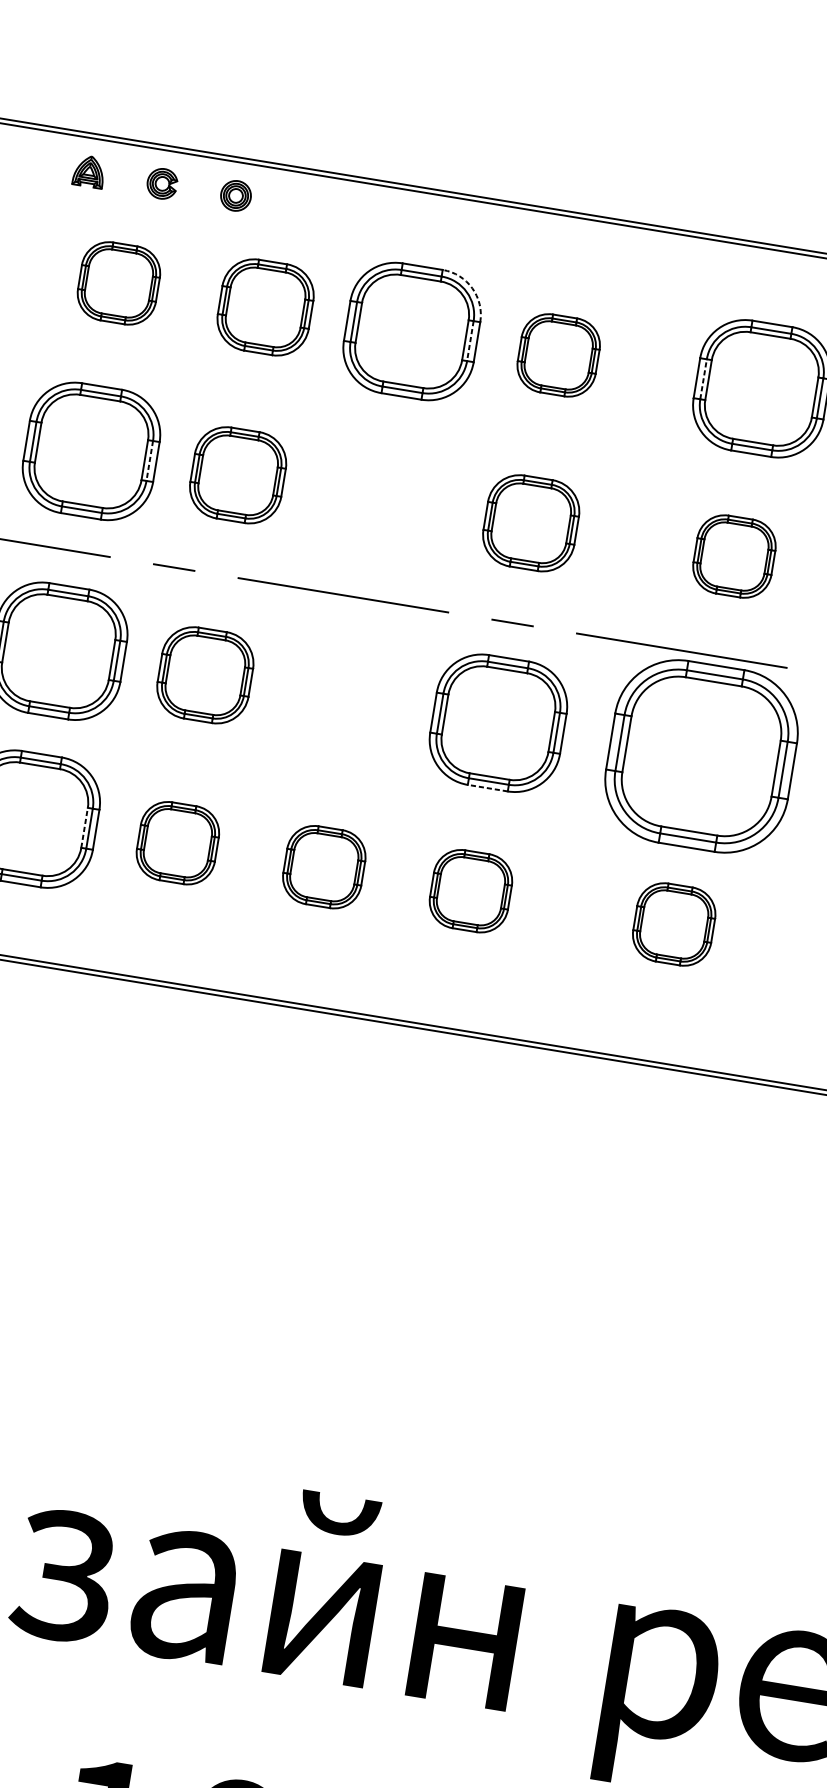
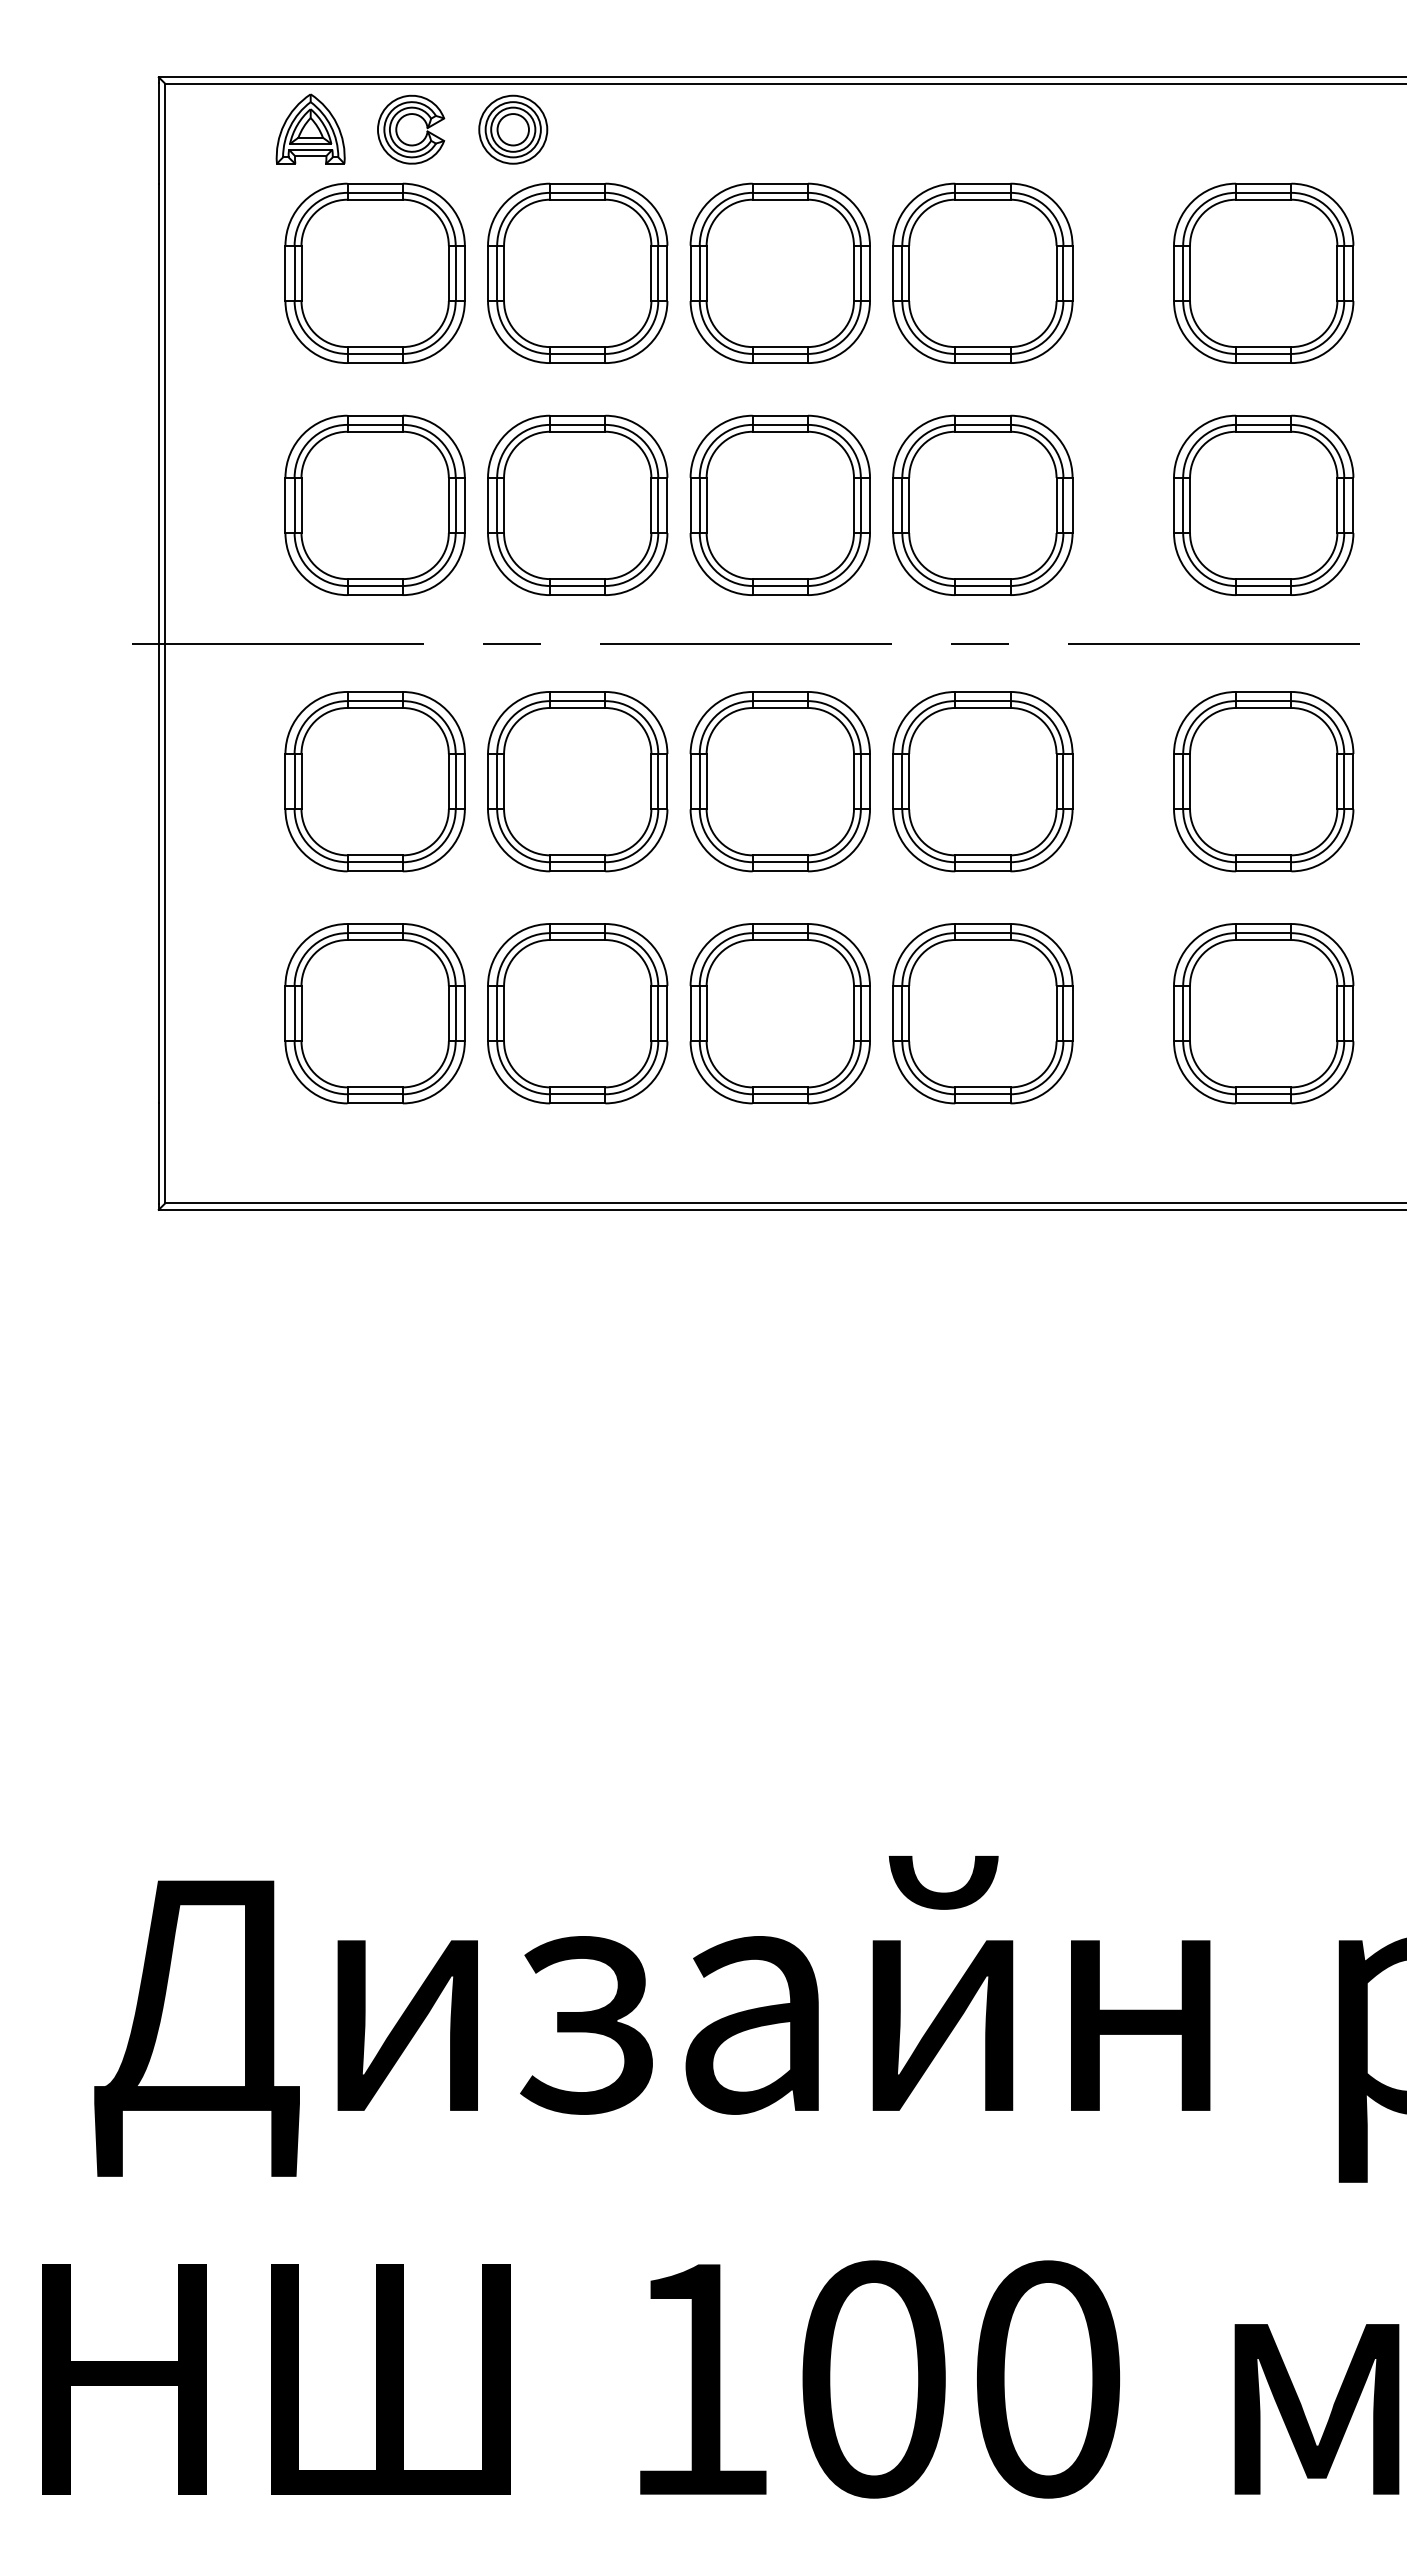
part: (89, 171) -> (310, 128), size x1.67
part: (162, 183) -> (411, 129), size x1.67
part: (236, 195) -> (513, 129), size x1.67
part: (118, 282) -> (374, 272), size x1.67
arc: (472, 287) -> (851, 201), dashed -> solid
part: (265, 306) -> (577, 272), size x1.43
line: (470, 341) -> (860, 273), dashed -> solid
part: (558, 354) -> (982, 272), size x1.67
line: (703, 379) -> (1183, 273), dashed -> solid
line: (149, 460) -> (455, 505), dashed -> solid
part: (238, 474) -> (577, 504), size x1.43
part: (384, 498) -> (779, 504), added
part: (531, 522) -> (982, 504), size x1.43
part: (734, 555) -> (1263, 504), size x1.67
part: (205, 675) -> (577, 781), size x1.43
part: (351, 699) -> (779, 781), added
part: (701, 756) -> (1263, 781), size x0.71
line: (487, 788) -> (982, 871), dashed -> solid
line: (84, 827) -> (448, 1013), dashed -> solid
part: (177, 842) -> (577, 1013), size x1.67
part: (323, 866) -> (779, 1013), size x1.67
part: (470, 890) -> (982, 1013), size x1.67
part: (674, 924) -> (1263, 1013), size x1.67

